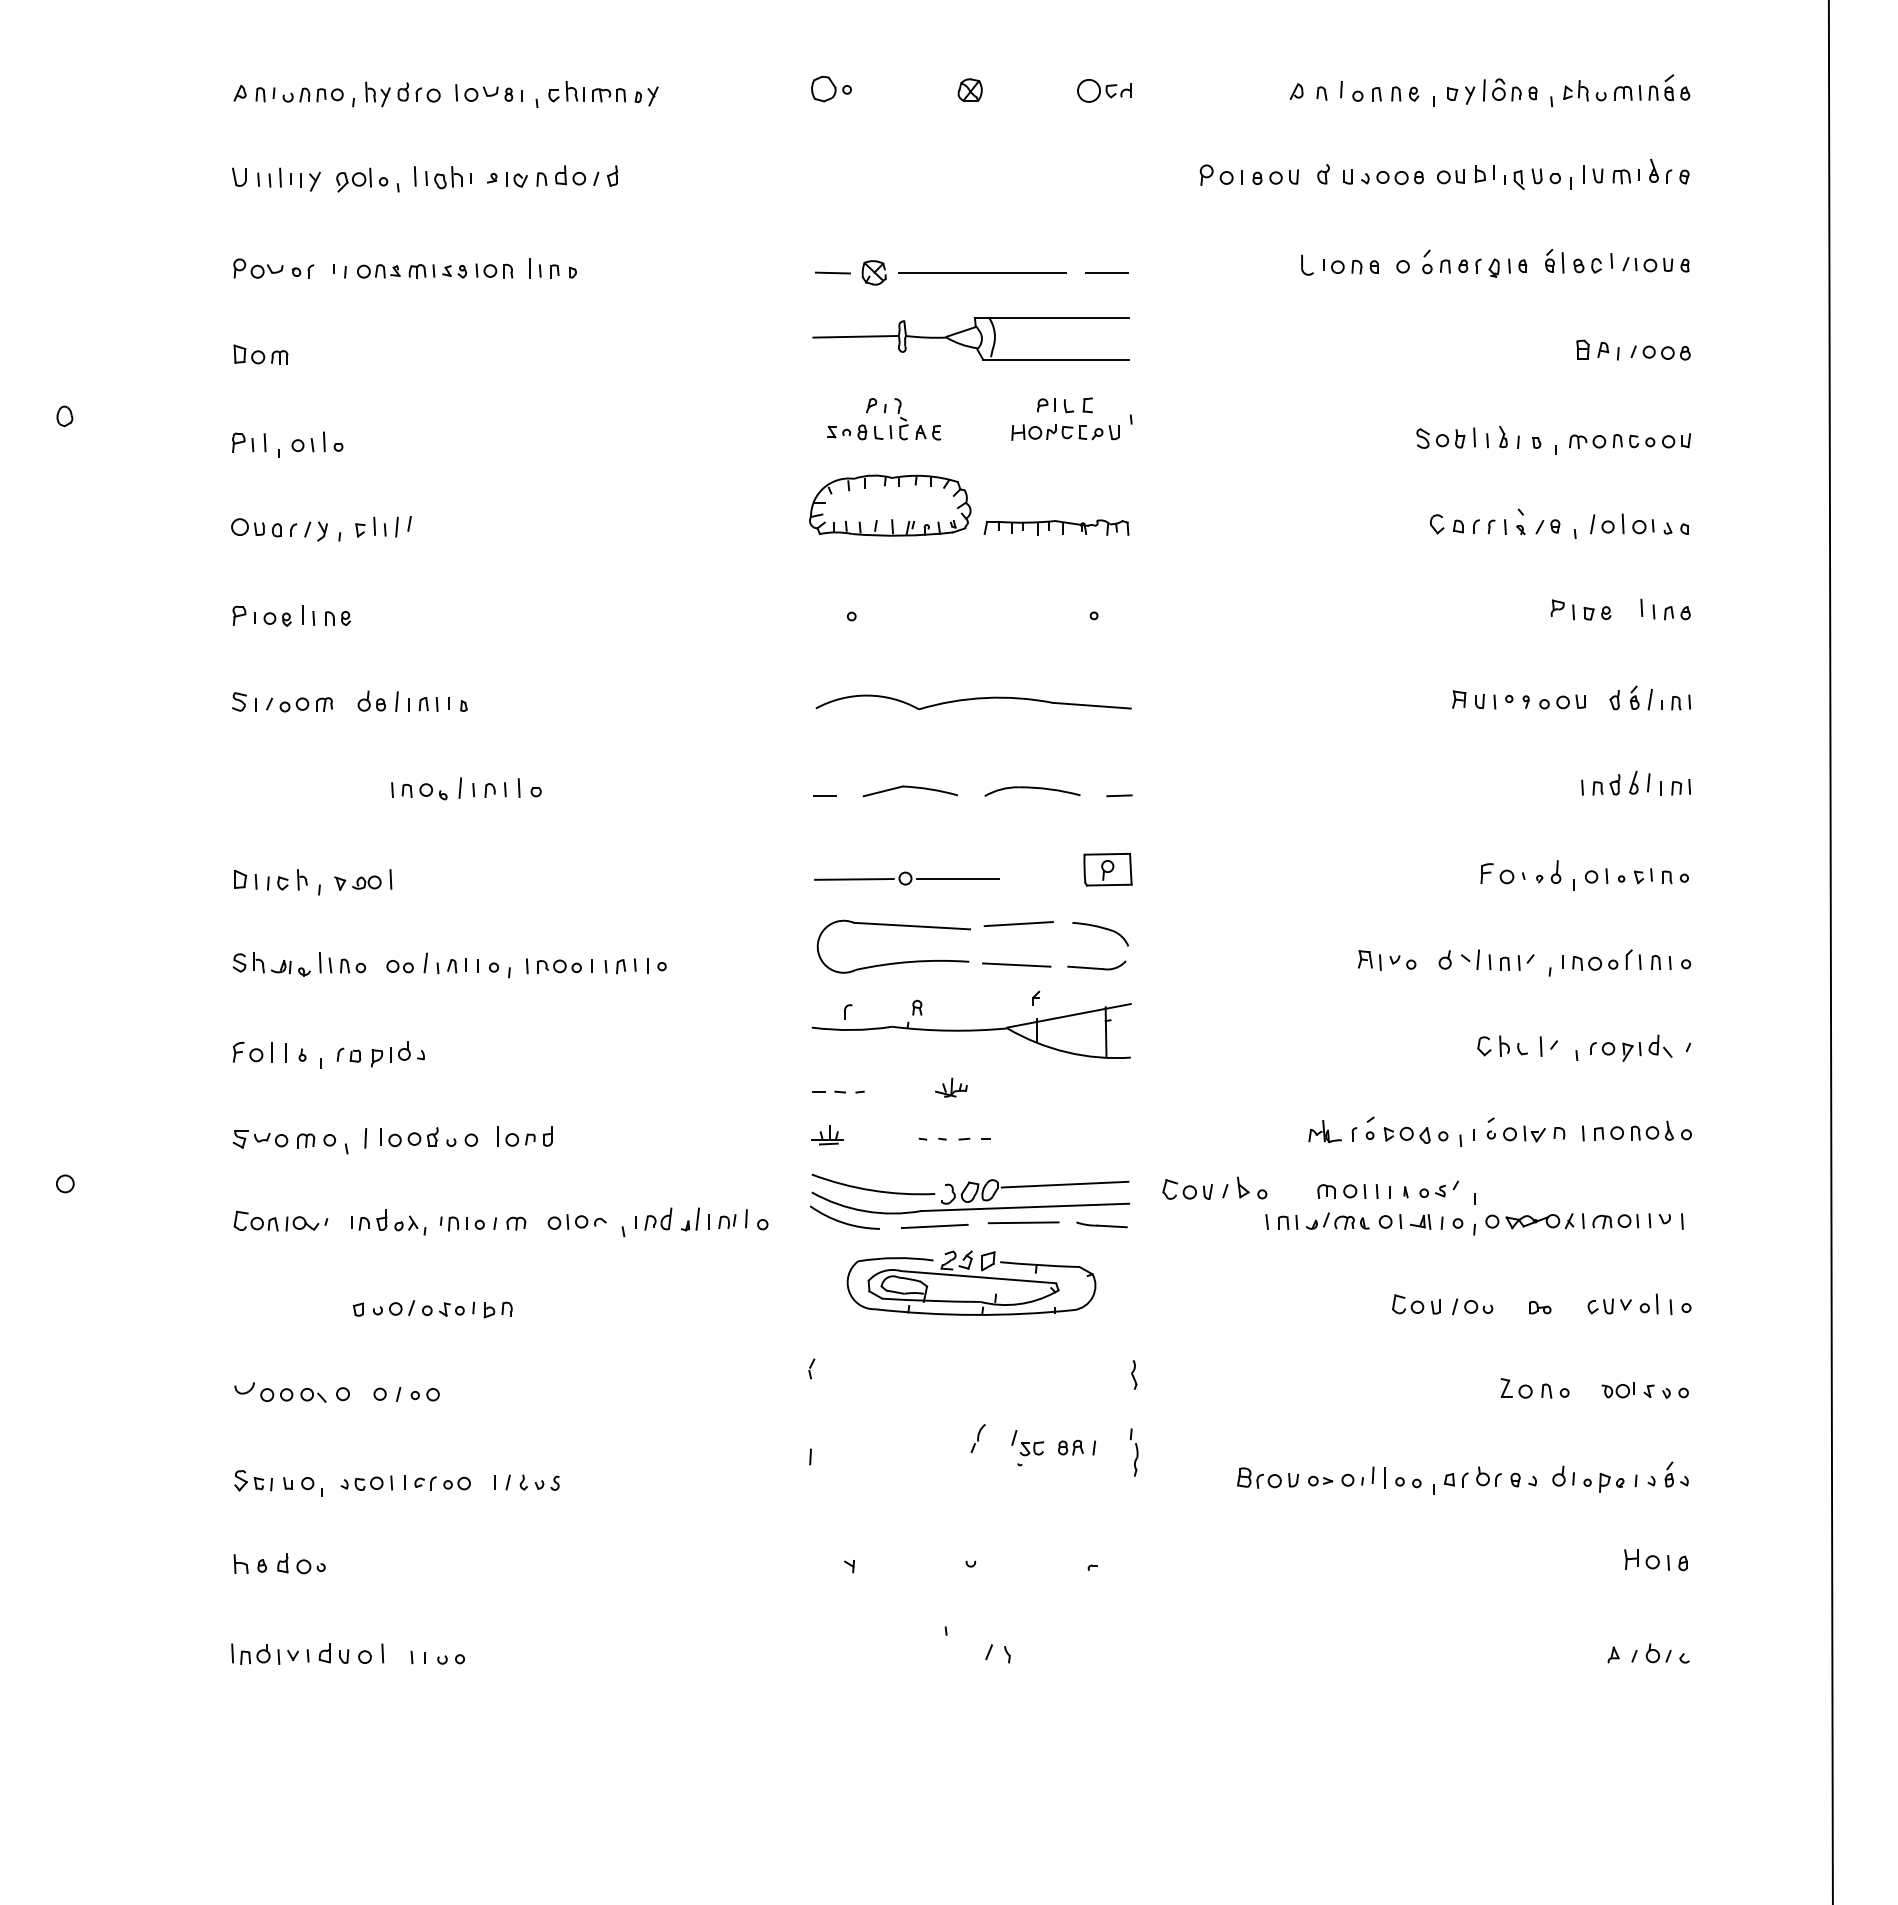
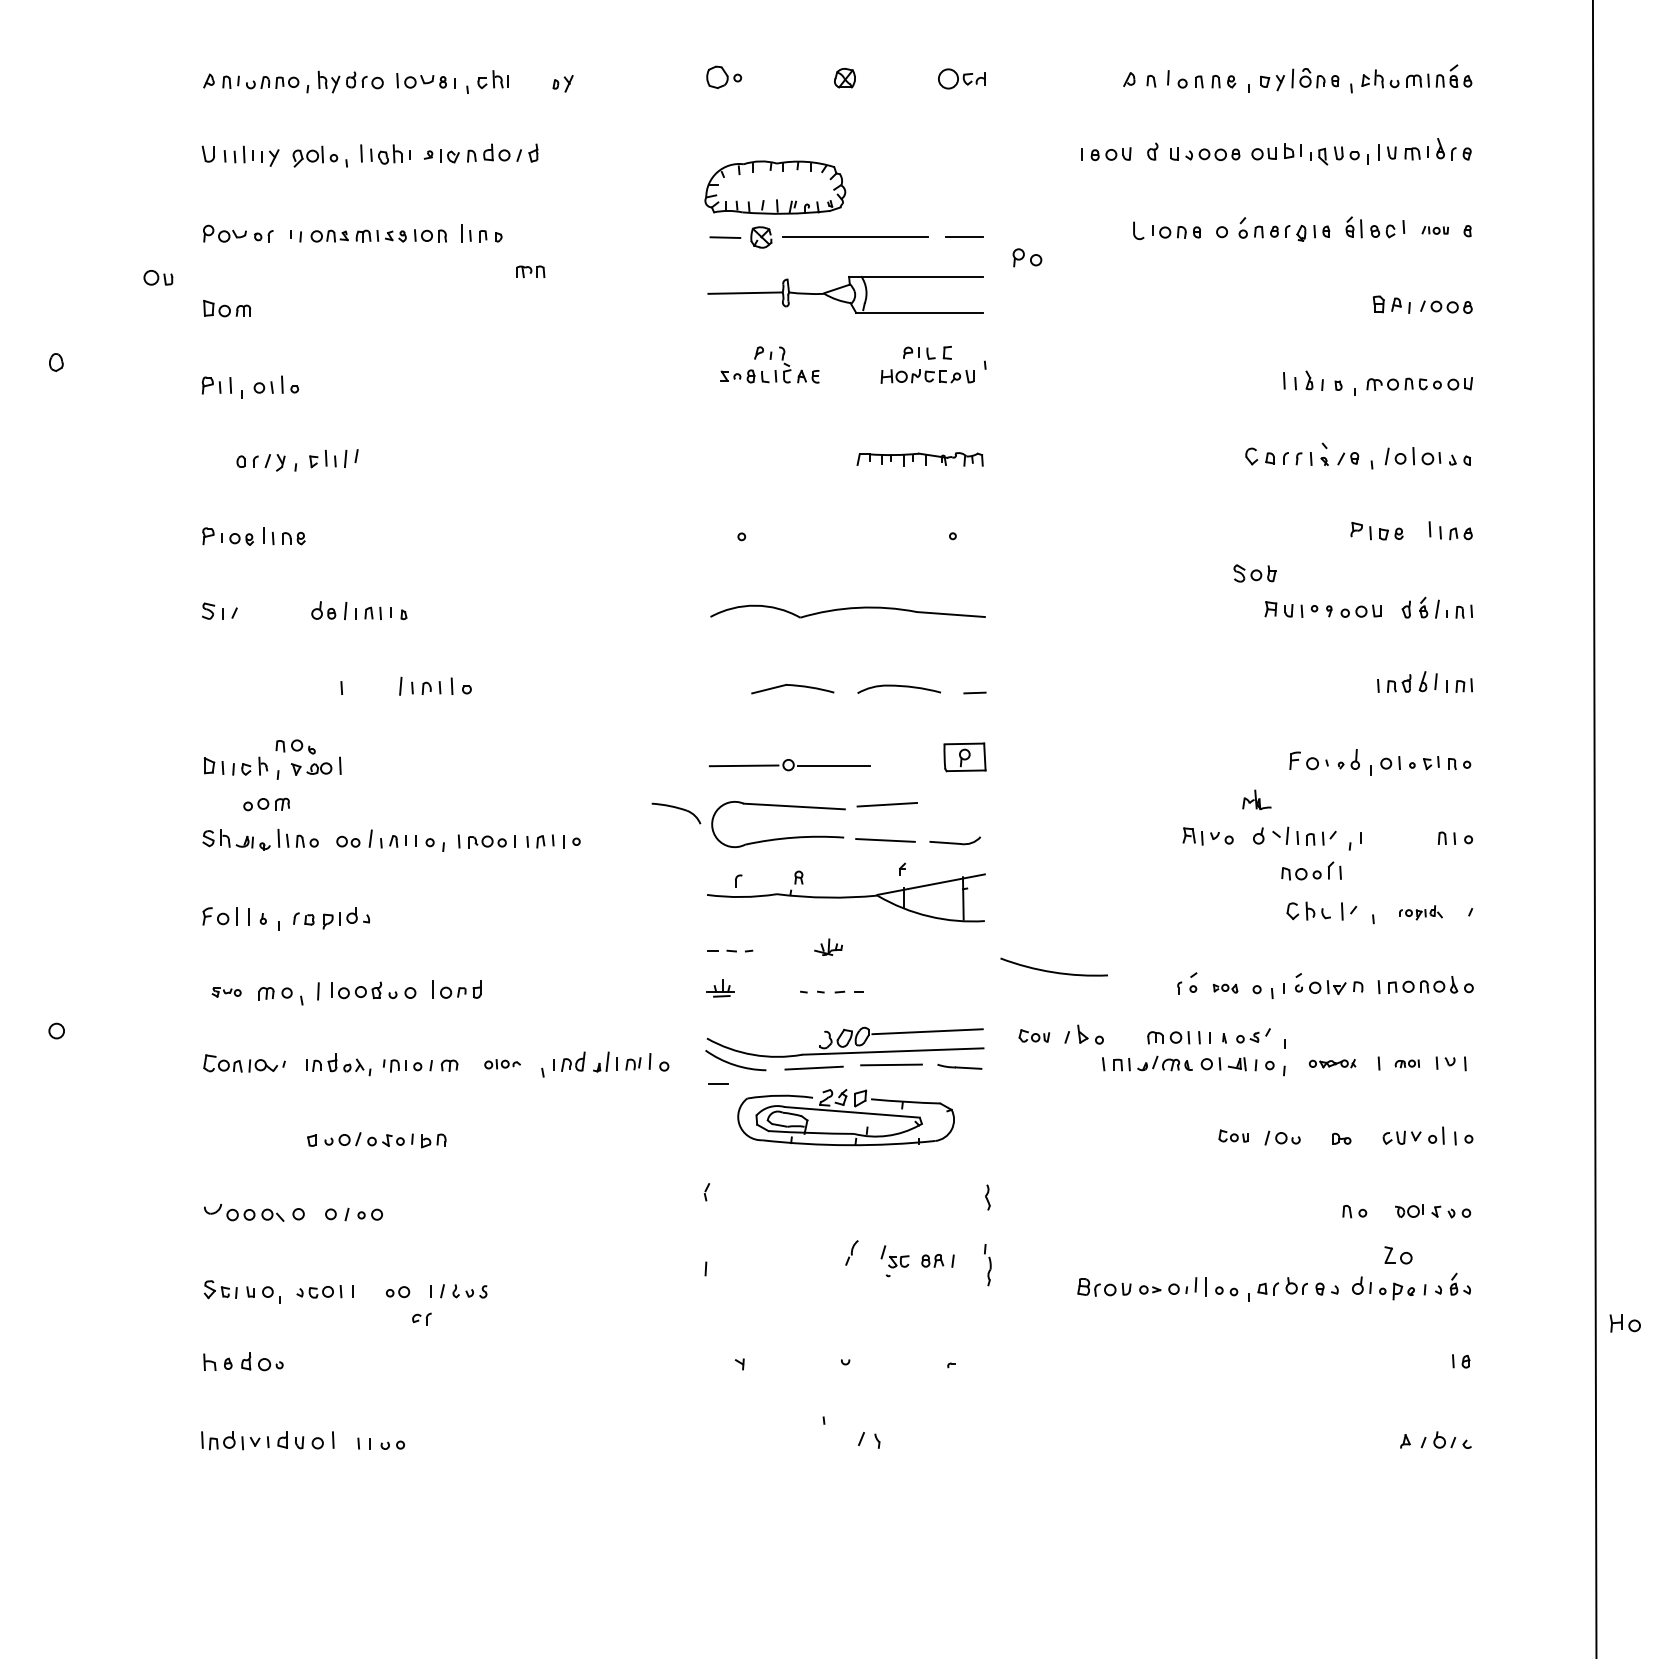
part: (608, 95) -> (529, 271), moved
part: (1216, 174) -> (1027, 257), moved
part: (1647, 264) -> (1434, 230), size x0.6
part: (1440, 438) -> (1254, 573), moved
part: (890, 505) -> (775, 187), moved
part: (247, 526) -> (157, 277), moved
part: (305, 704) -> (265, 804), moved
part: (424, 791) -> (295, 746), moved
line: (824, 795) -> (718, 1082), moved
part: (1100, 934) -> (676, 813), moved
part: (1606, 959) -> (1311, 870), moved
part: (1631, 1047) -> (1421, 912), size x0.6
part: (1324, 1131) -> (1256, 799), moved
part: (1406, 1134) -> (1225, 988), size x0.6
part: (260, 1139) -> (226, 992), size x0.6
arc: (873, 1189) -> (1054, 971), moved
part: (1187, 1189) -> (1034, 1035), size x0.7
part: (576, 1221) -> (502, 1063), size x0.7
part: (1529, 1221) -> (1332, 1063), size x0.6
part: (1615, 1221) -> (1407, 1063), size x0.6
part: (1416, 1304) -> (1233, 1136), size x0.7
part: (1516, 1388) -> (1398, 1255), moved
part: (425, 1483) -> (421, 1319), moved
part: (1641, 1559) -> (1624, 1323), moved

